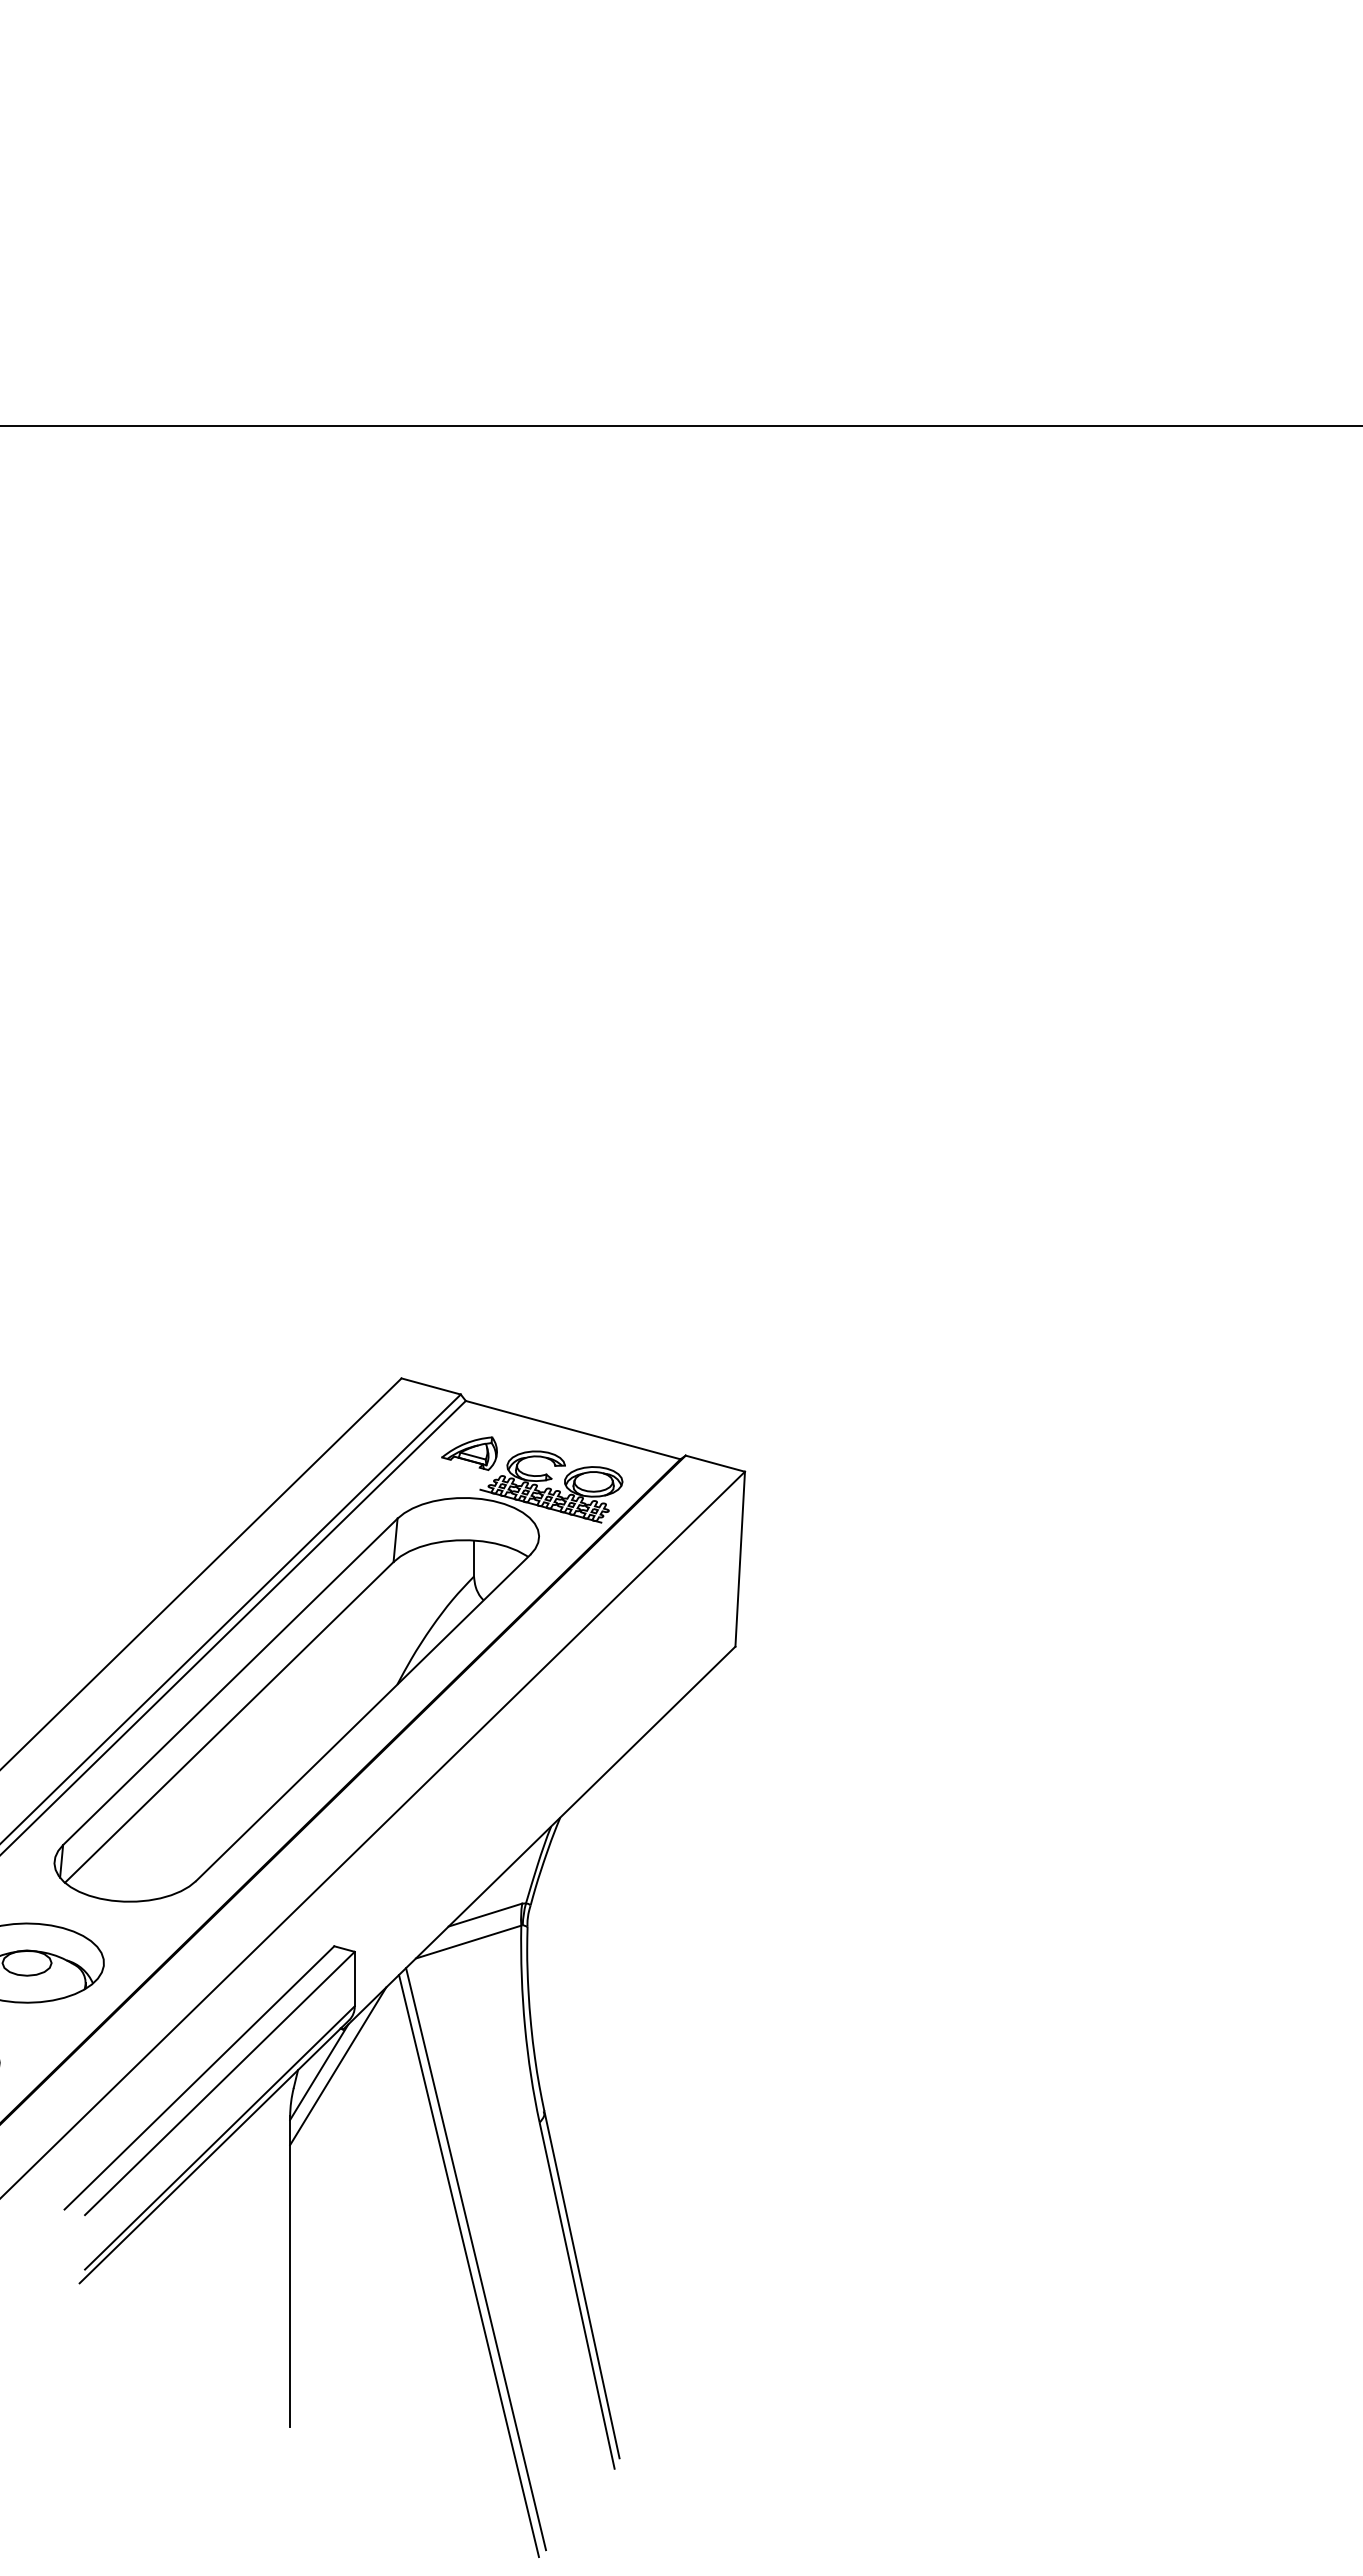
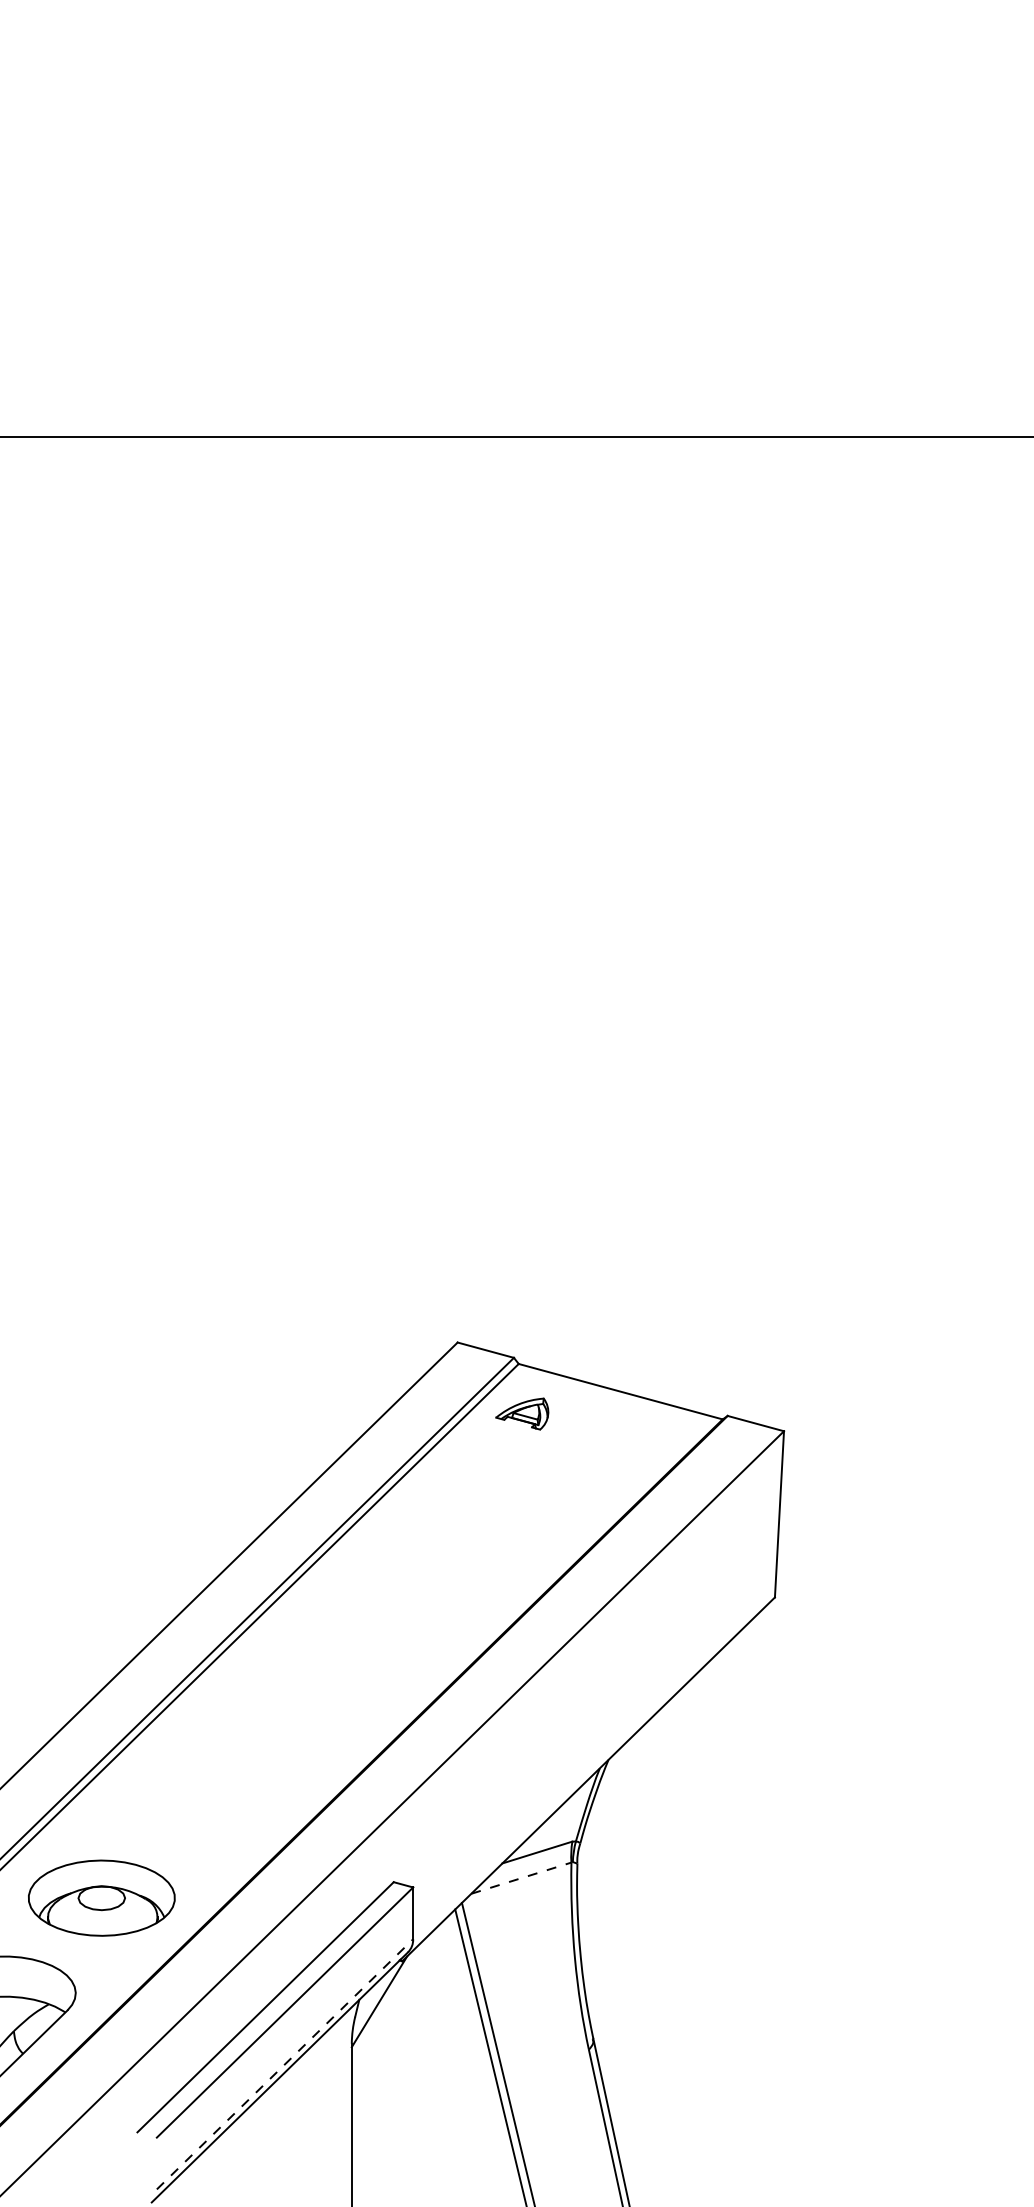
part: (338, 1676) -> (397, 1625), removed
line: (469, 1941) -> (522, 1877), solid -> dashed
line: (338, 2066) -> (397, 1996), removed
line: (220, 2137) -> (285, 2063), solid -> dashed

